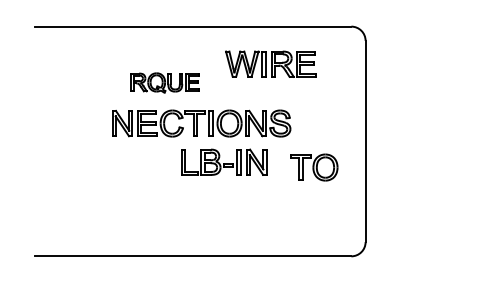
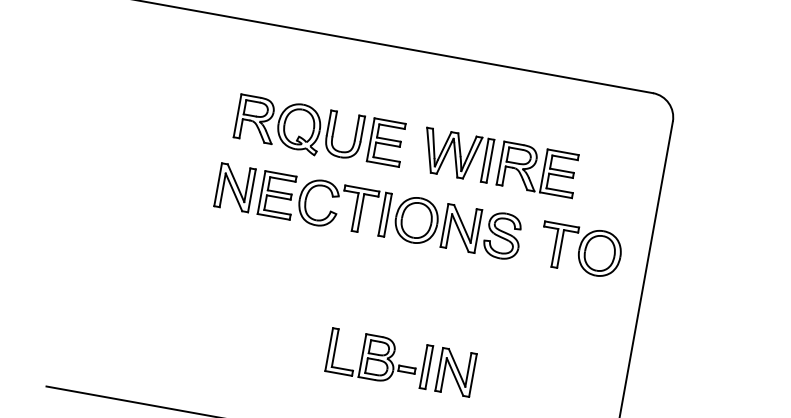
part: (270, 63) -> (499, 161), moved
part: (165, 82) -> (320, 131), size x1.43
part: (224, 161) -> (401, 361), moved
part: (314, 167) -> (581, 249), moved

